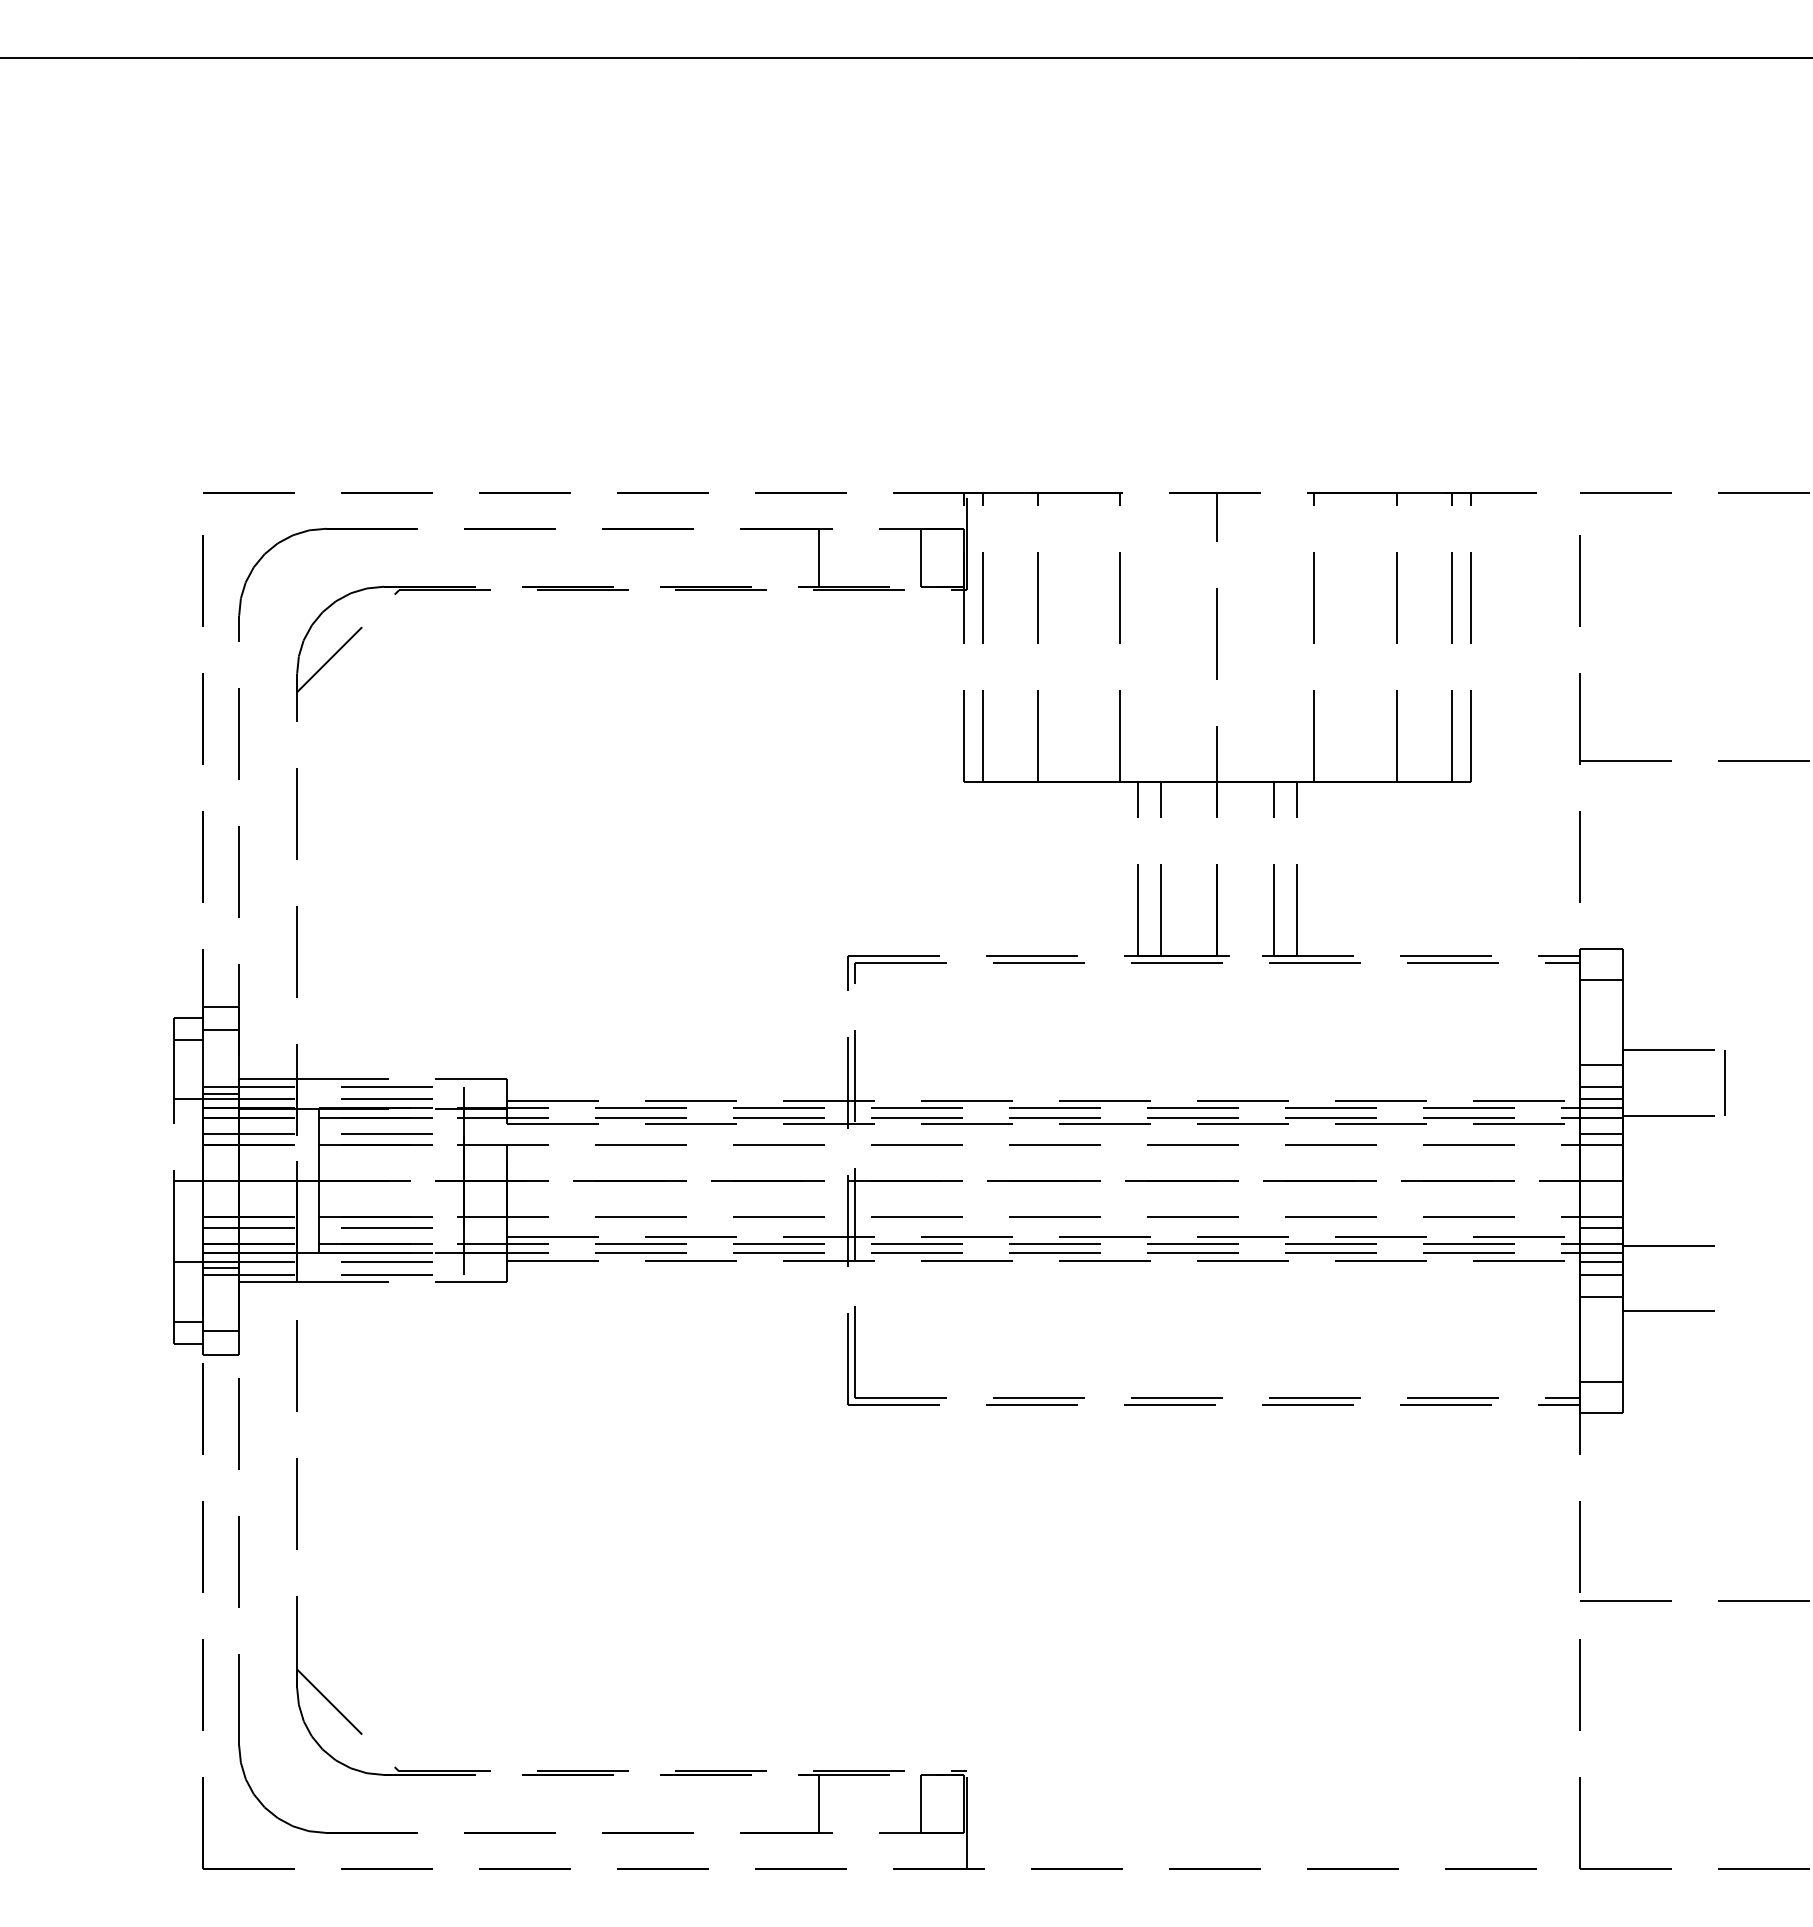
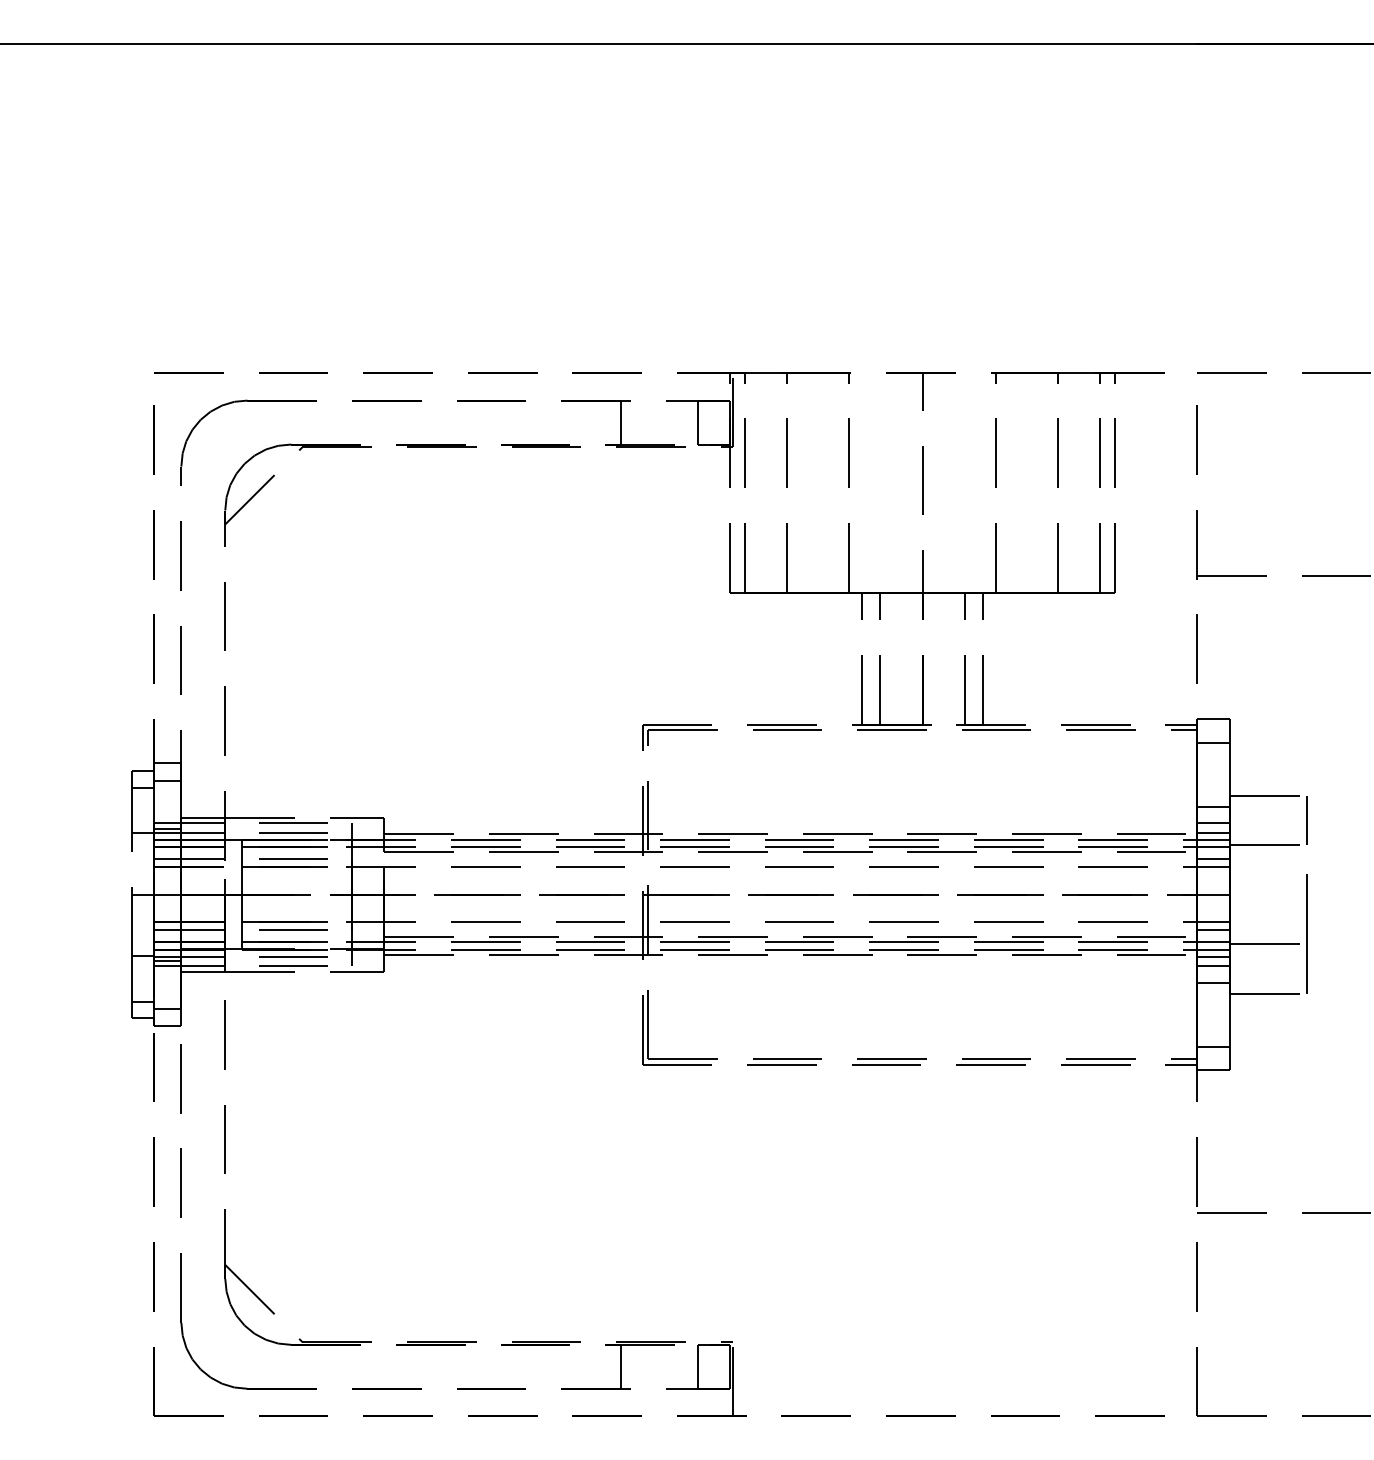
line: (1724, 1232) -> (1306, 933), added

